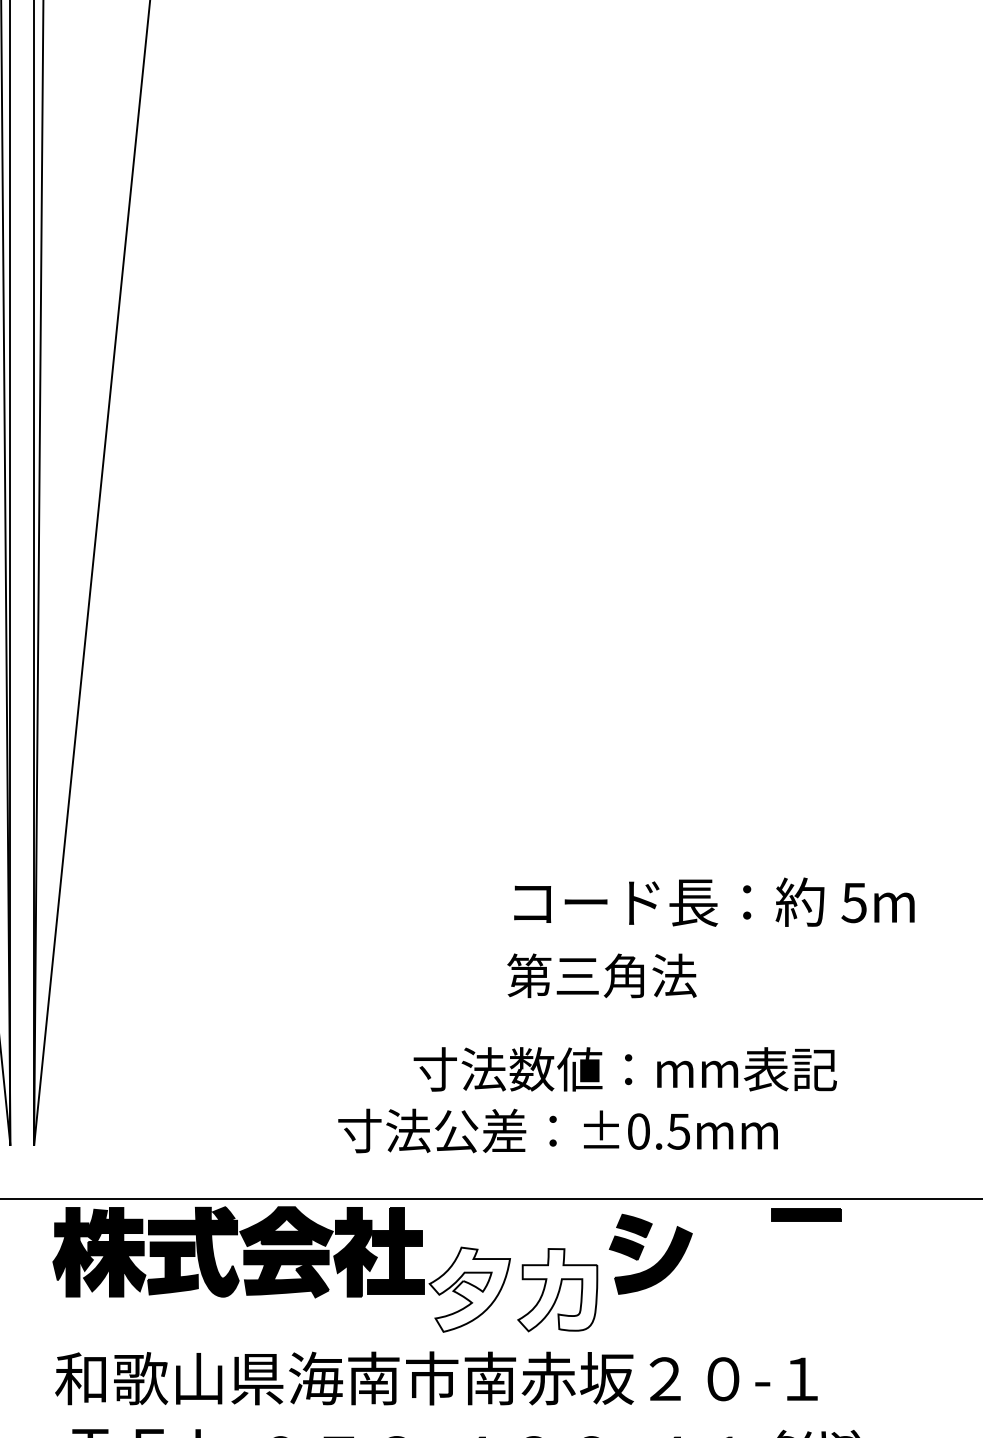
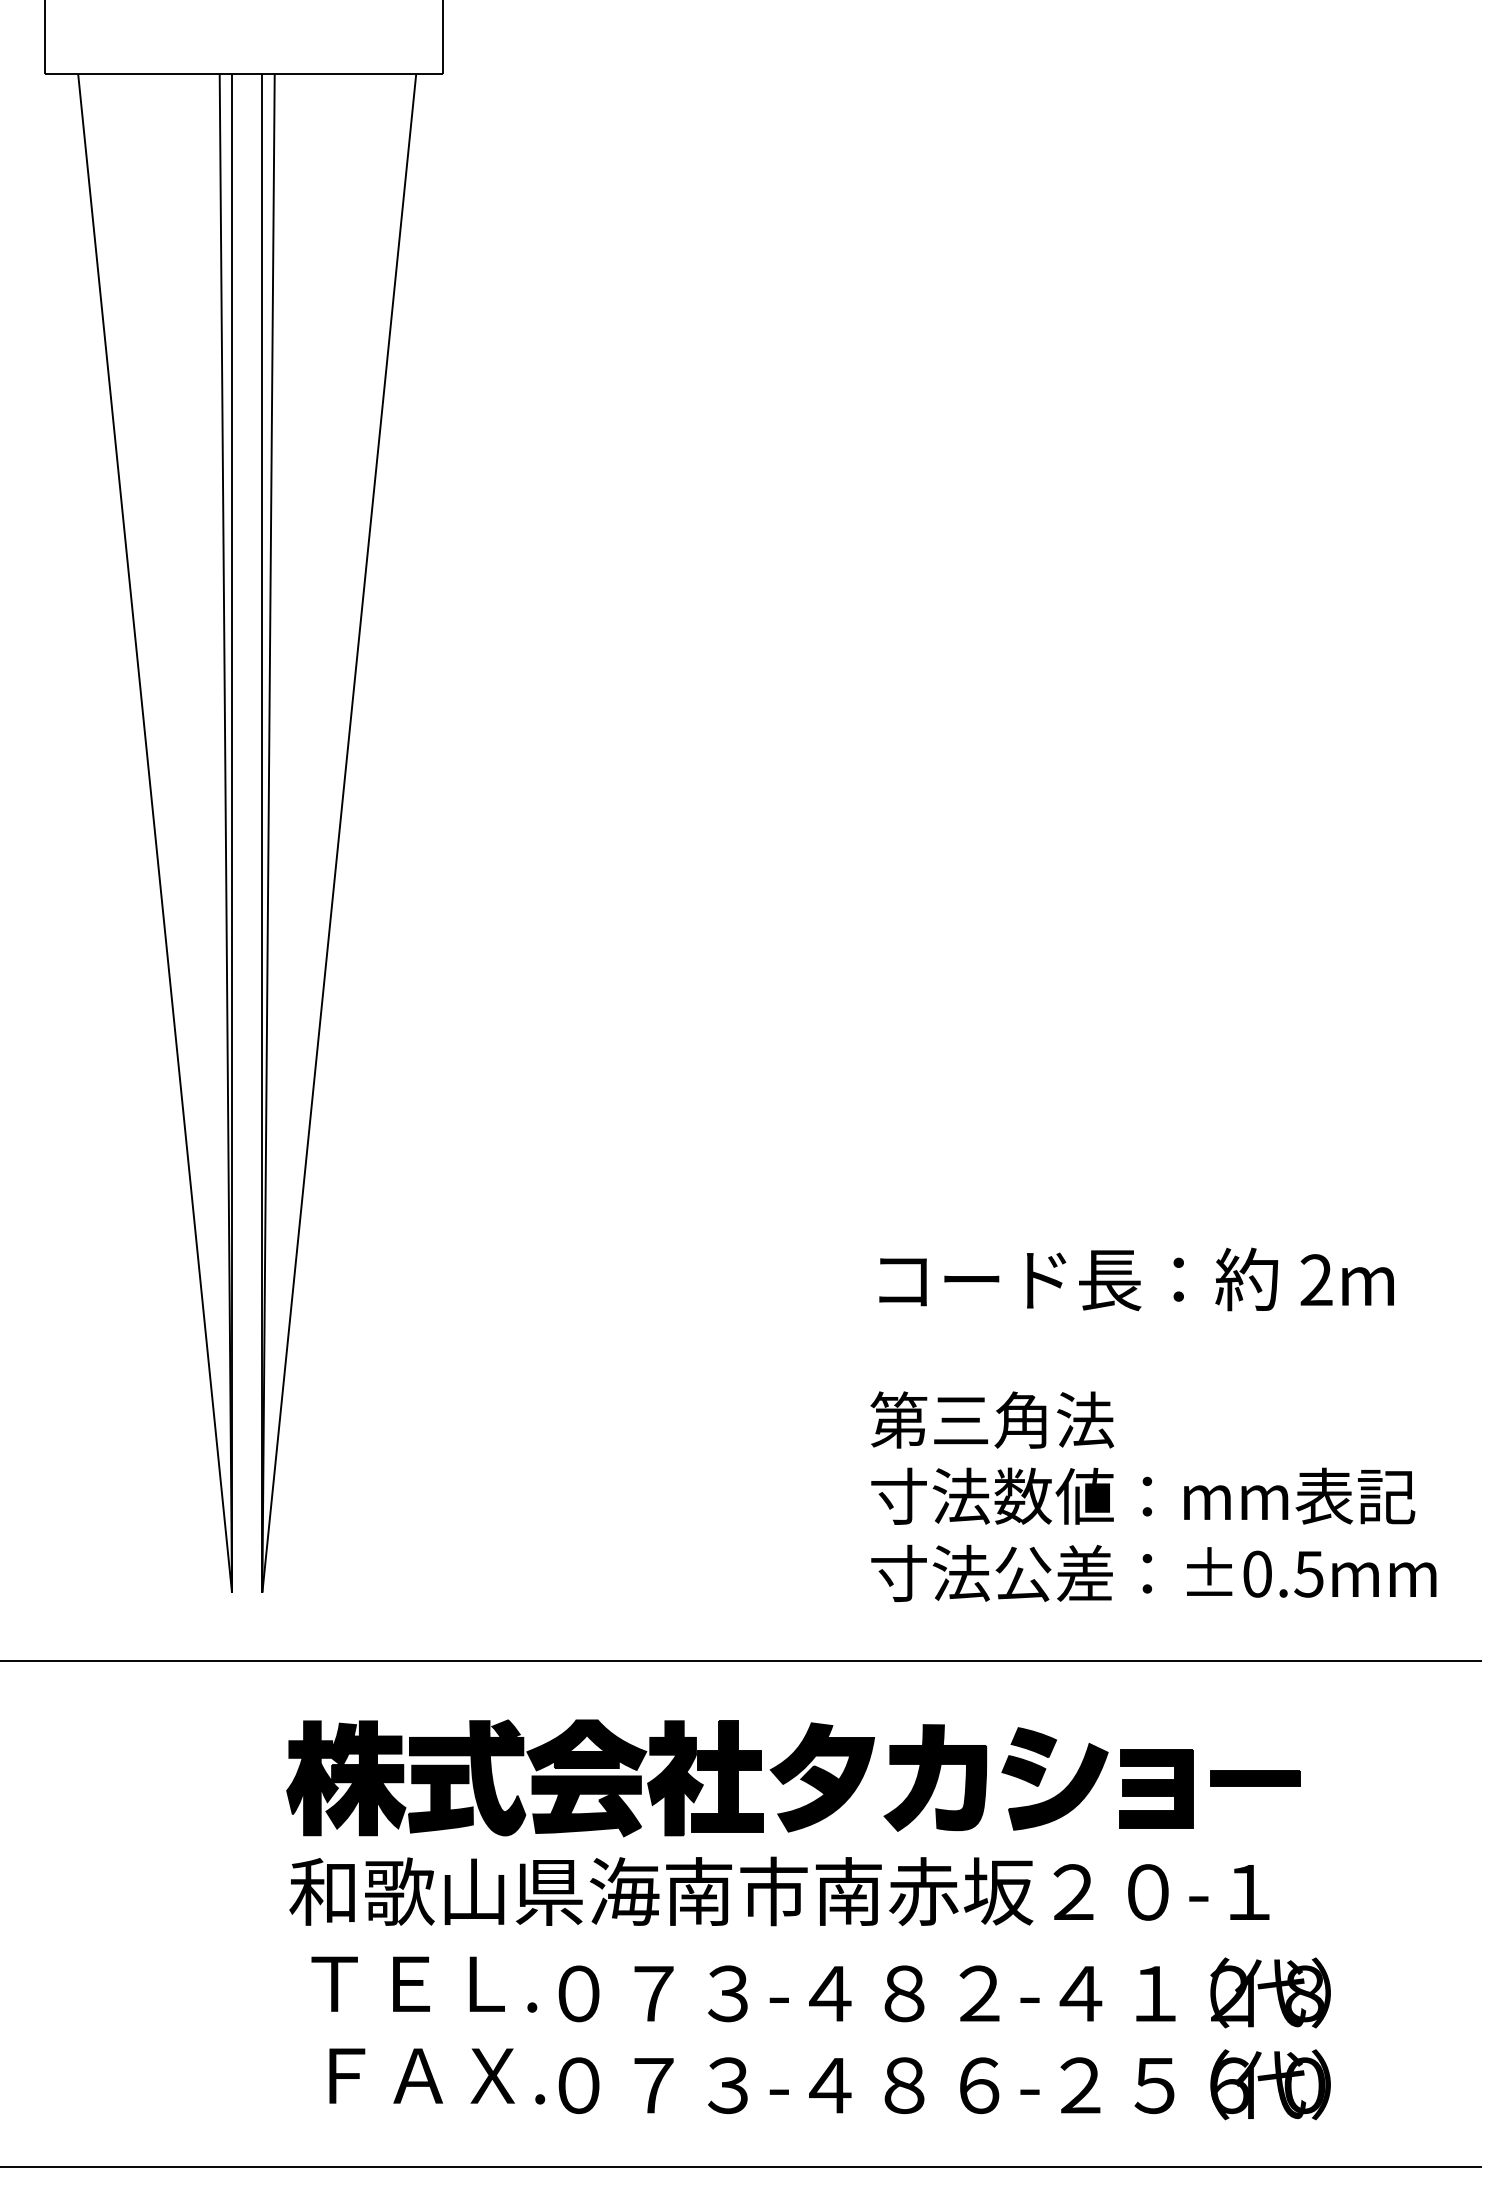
text: (853, 903) -> (1315, 1280), 5m -> 2m
text: (602, 975) -> (992, 1419), moved
text: (625, 1068) -> (1143, 1495), moved
text: (557, 1130) -> (1153, 1572), moved
part: (806, 1215) -> (1255, 1778), moved
part: (642, 1250) -> (1044, 1773), moved
part: (243, 1252) -> (531, 1778), moved
fill: (469, 1289) -> (822, 1777), added
fill: (557, 1289) -> (935, 1777), added
part: (729, 1298) -> (1156, 1788), added

